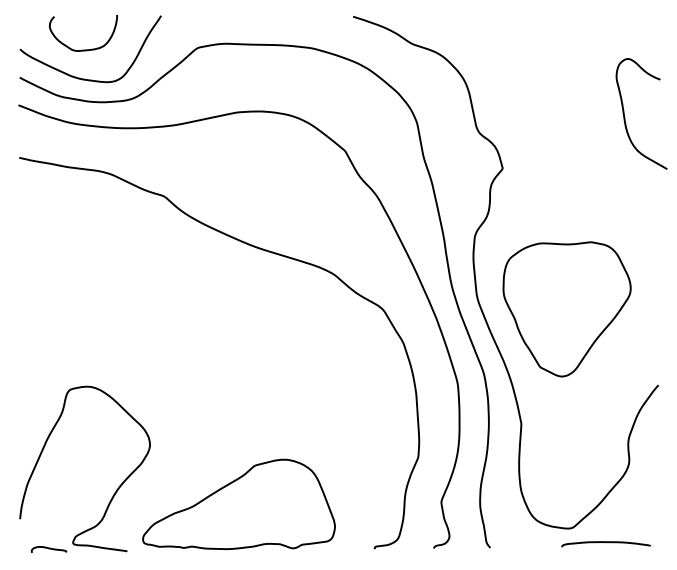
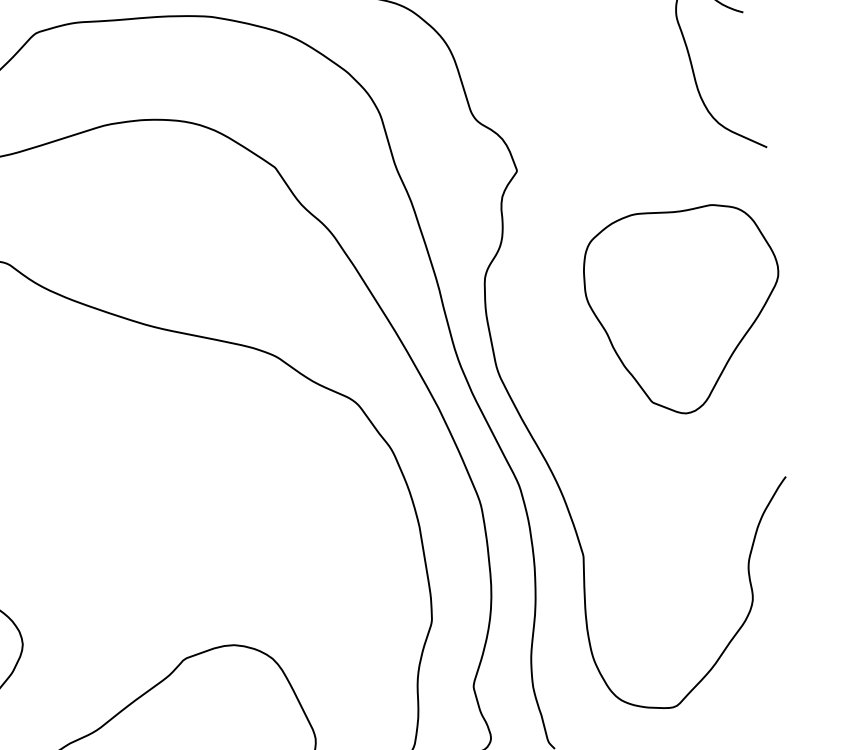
part: (566, 309) -> (683, 310), moved
curve: (605, 542) -> (728, 723), removed

